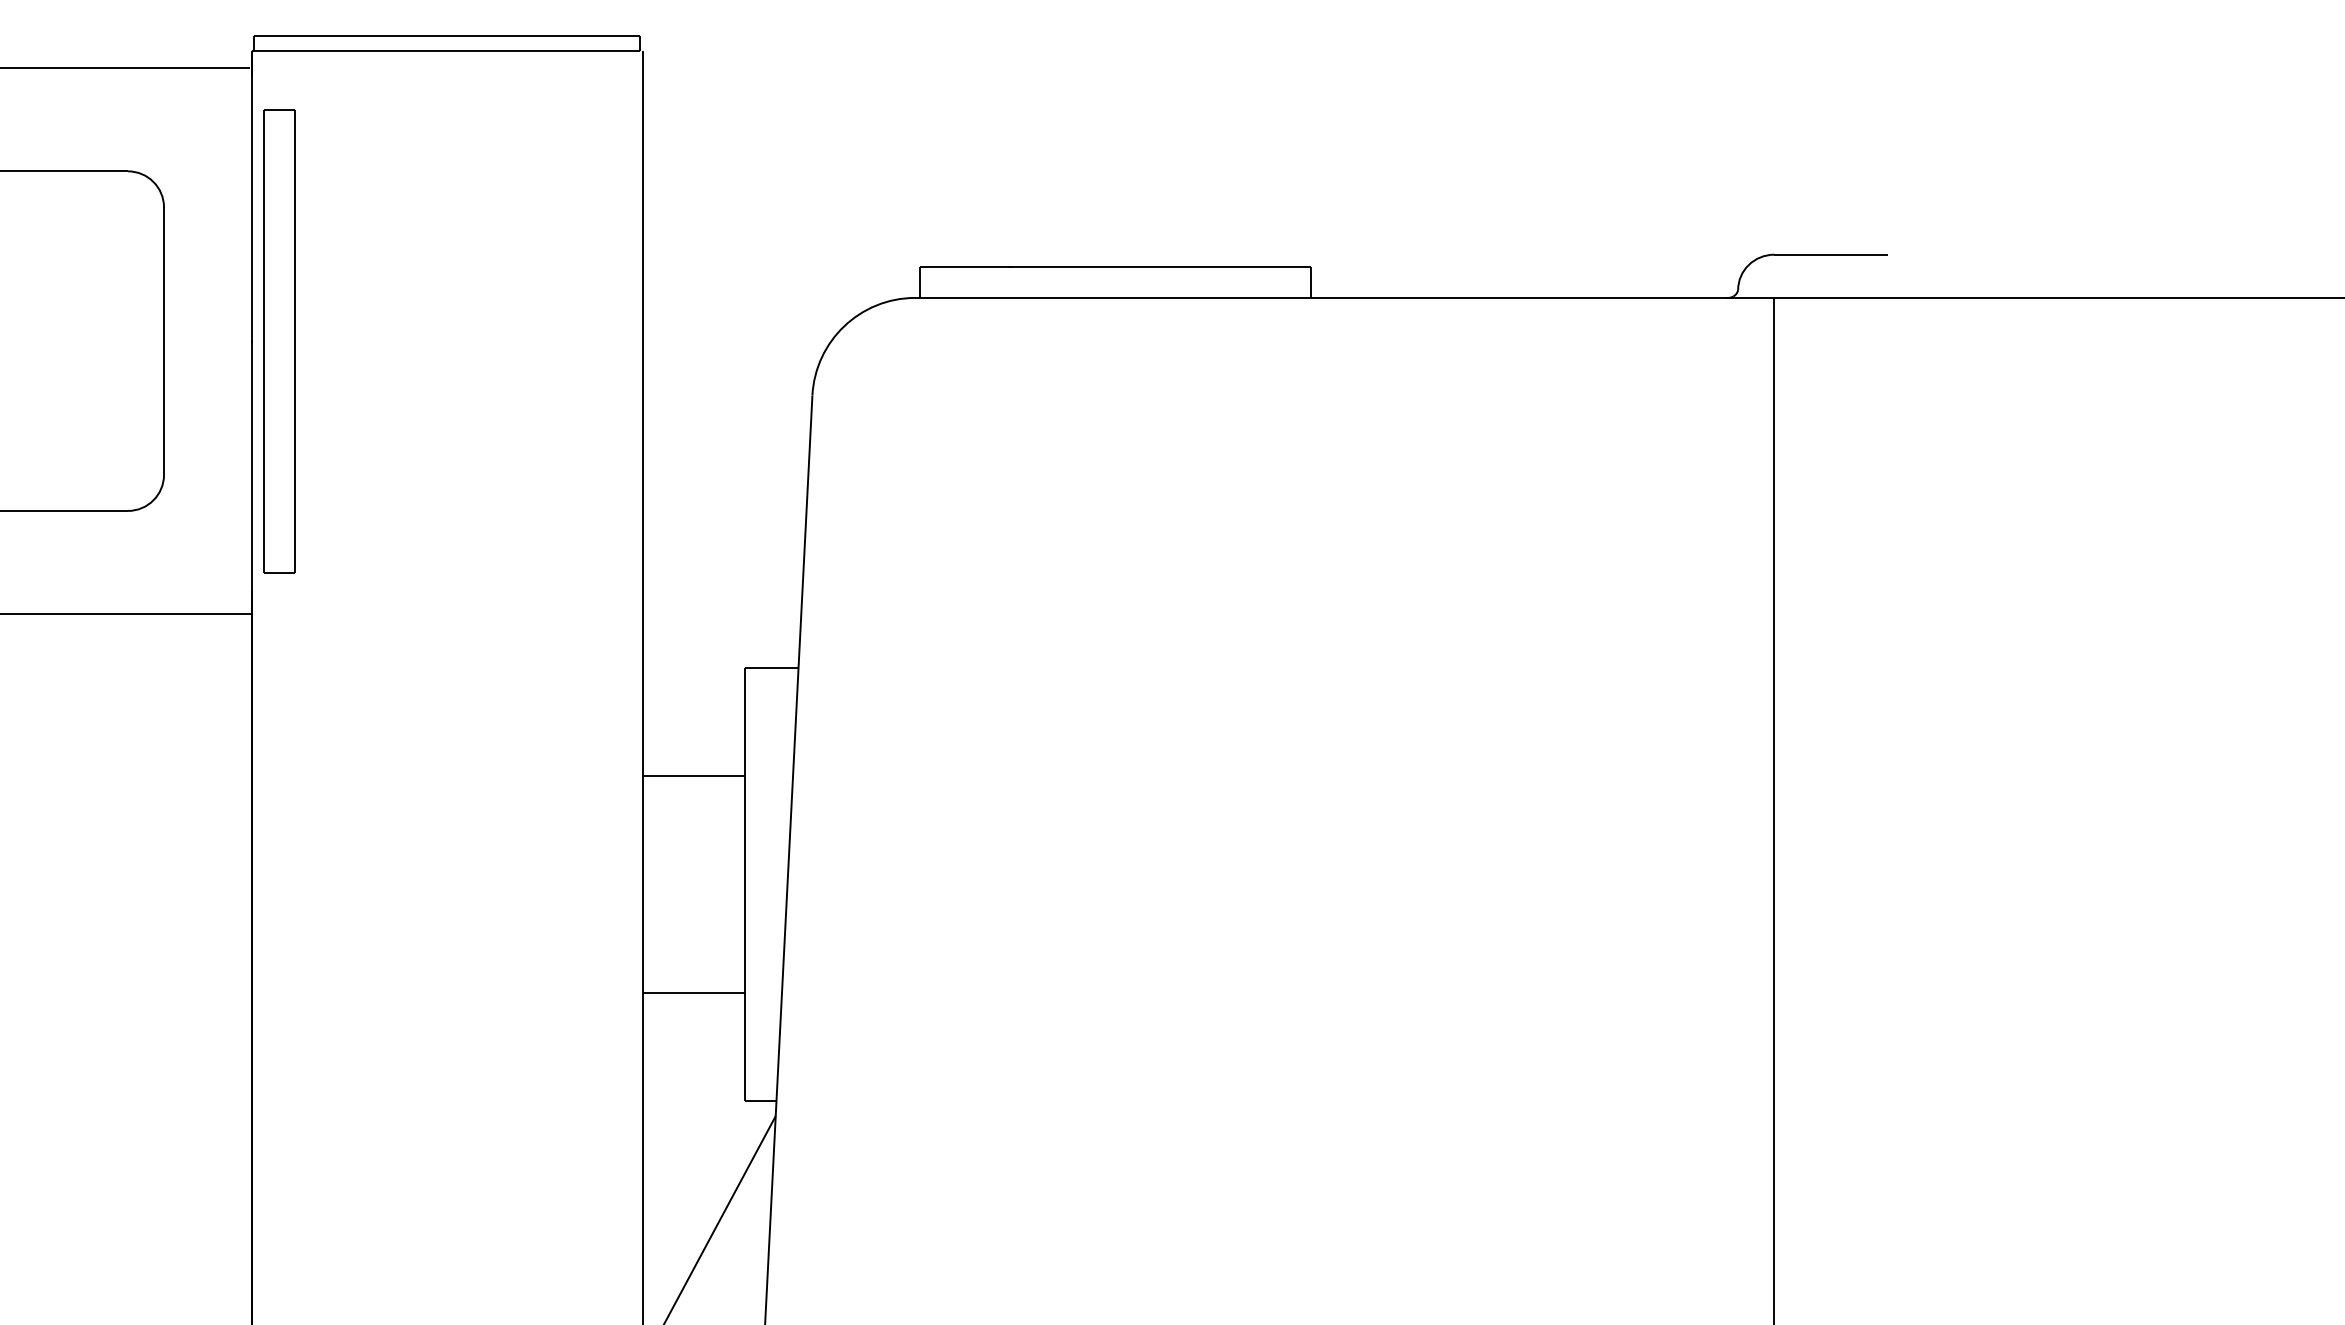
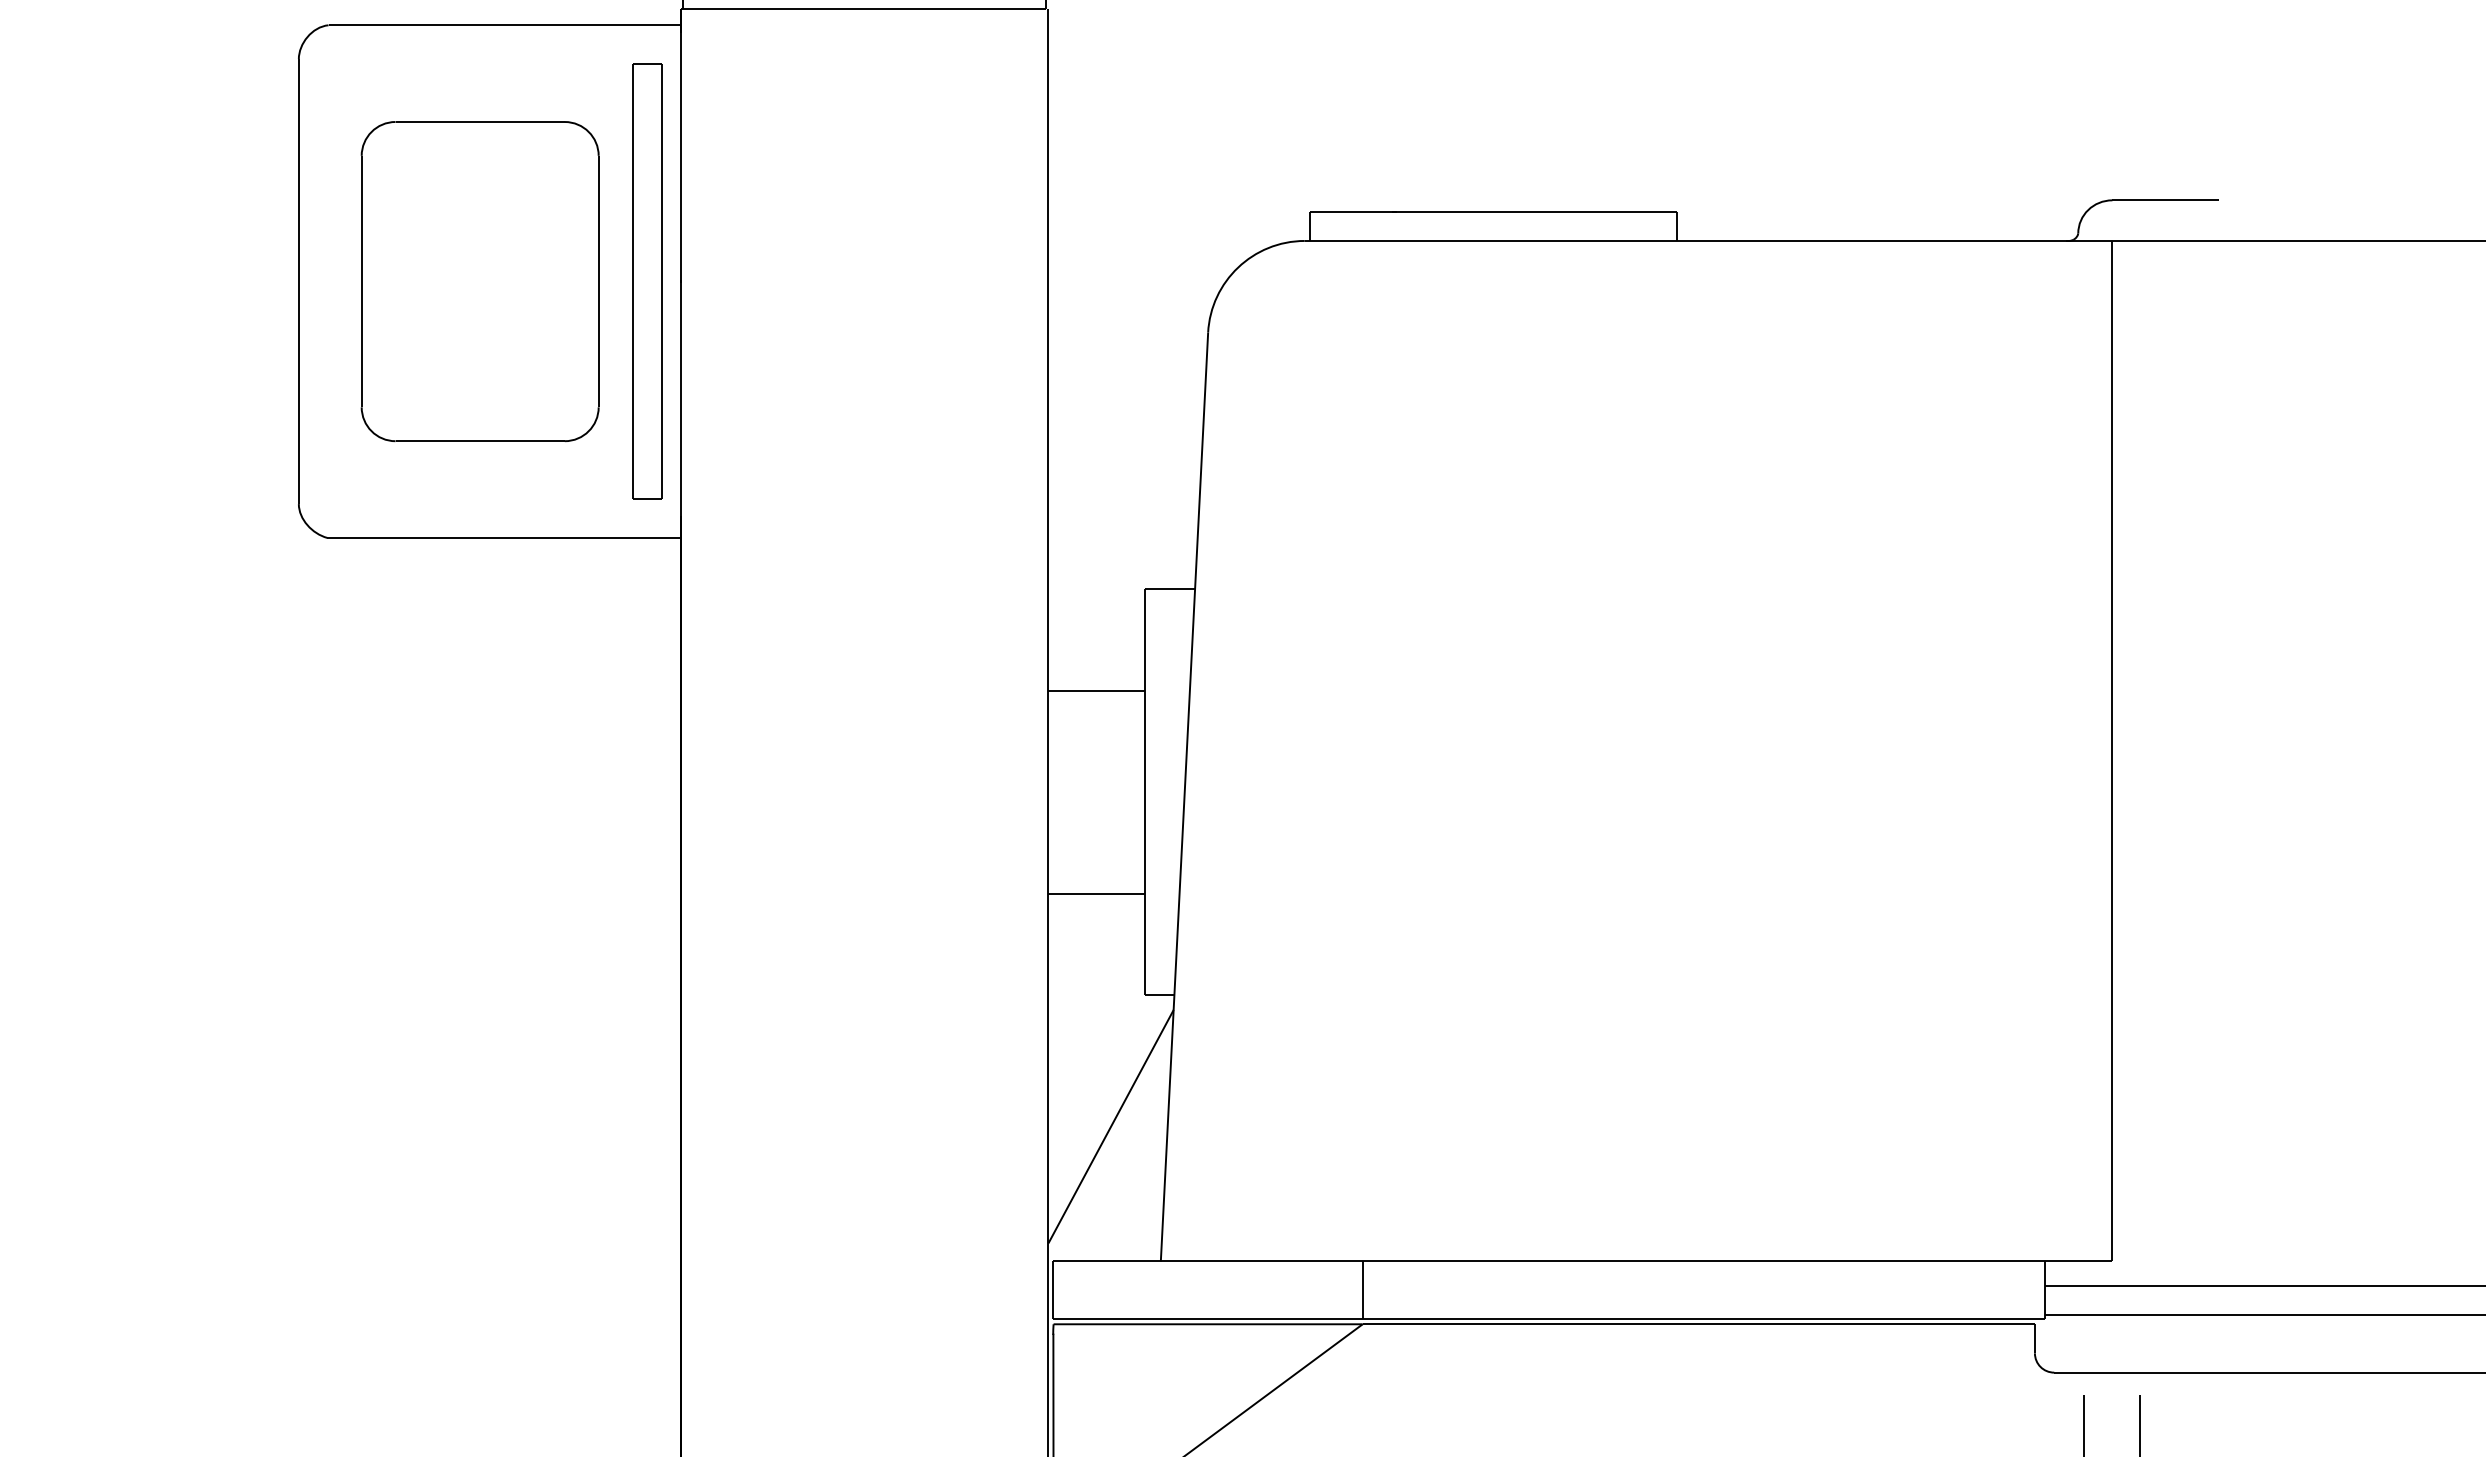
part: (279, 341) -> (647, 281), moved

